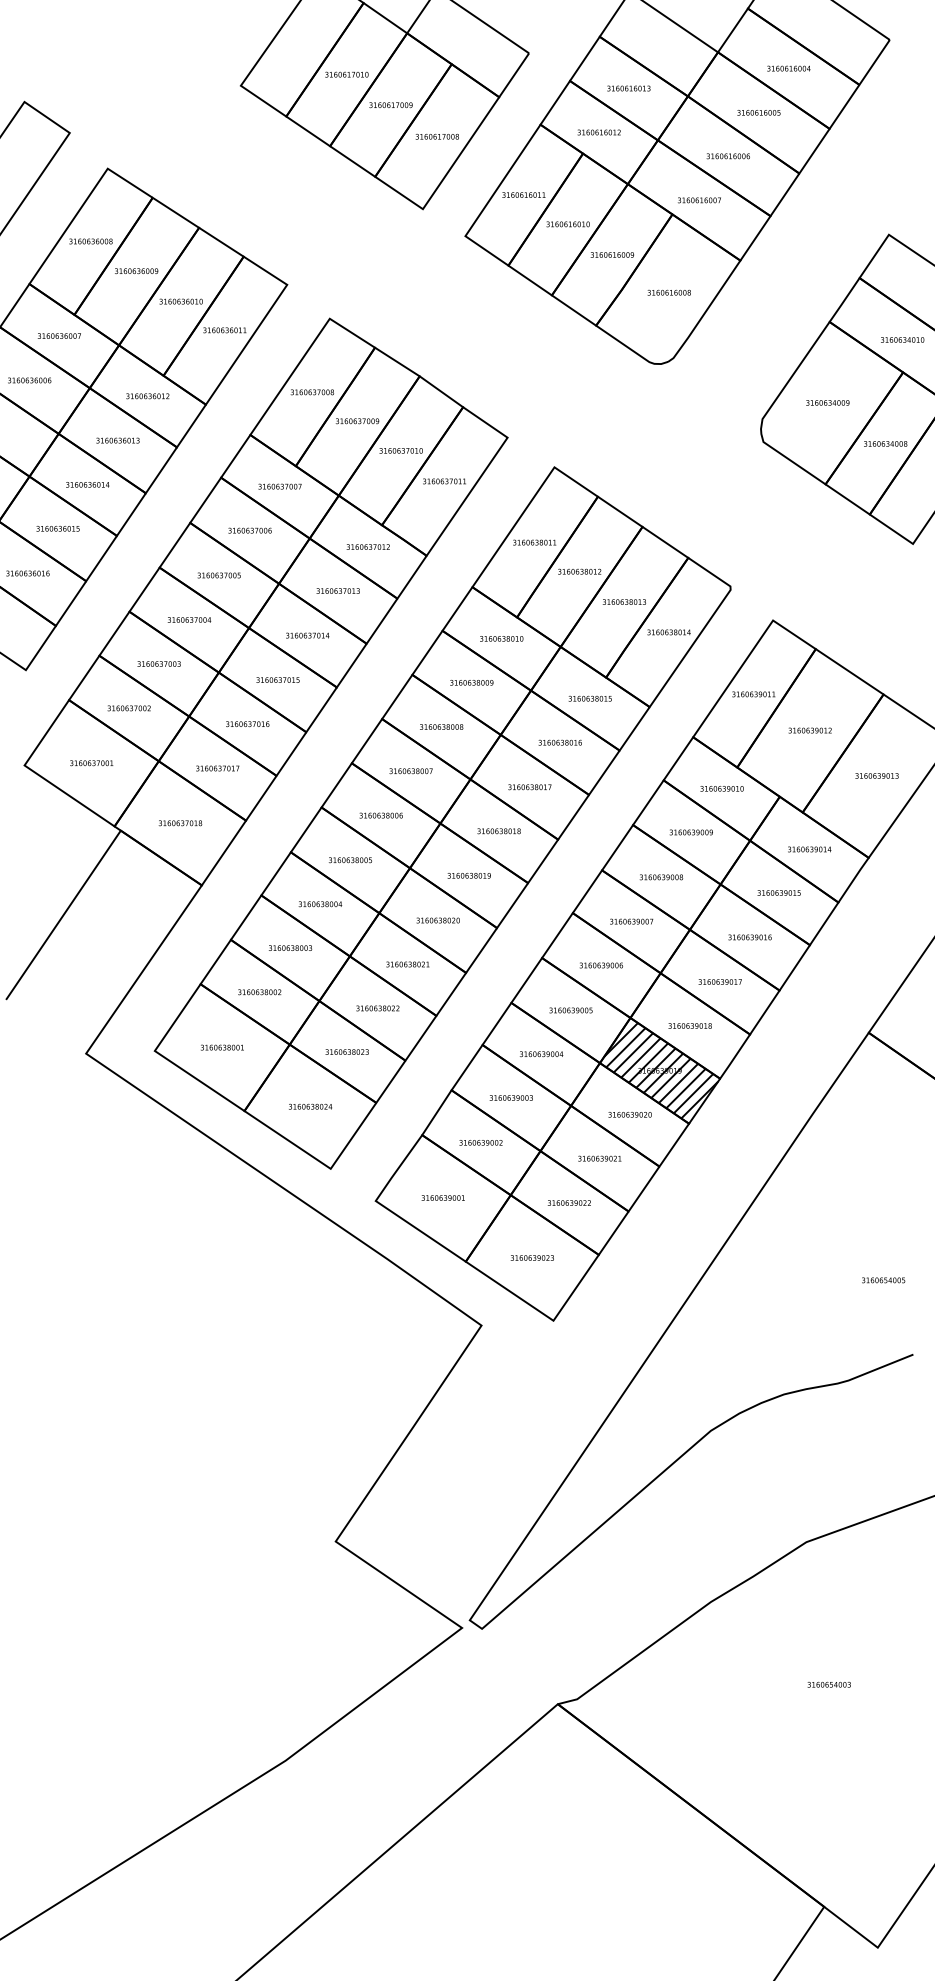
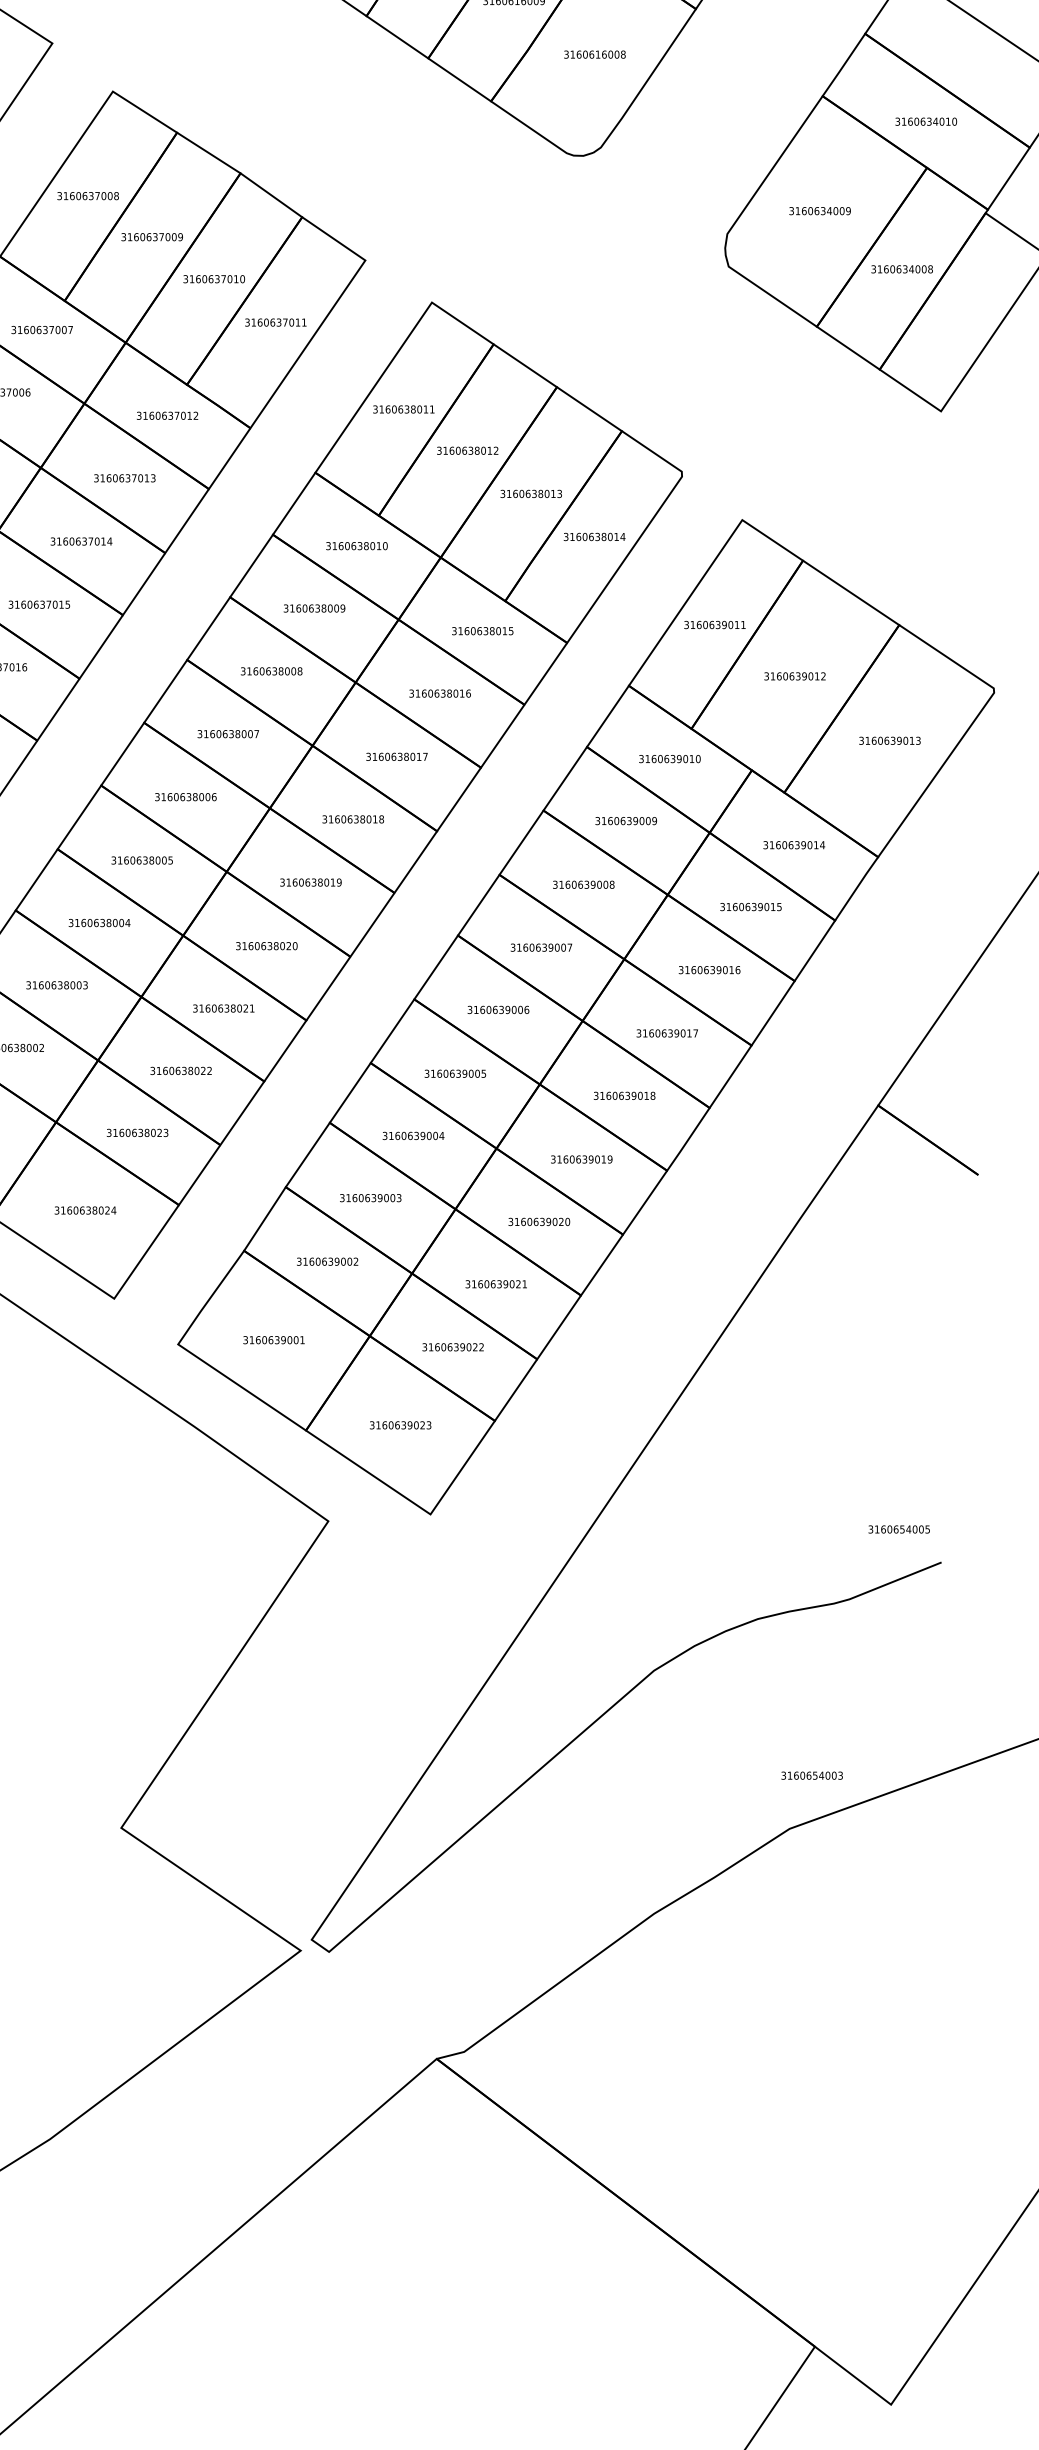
hatch: (661, 1073) -> (583, 1163), removed
text: (883, 1280) -> (899, 1529), moved
text: (828, 1684) -> (811, 1775), moved

